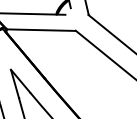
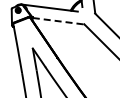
line: (41, 30) -> (58, 21), solid -> dashed

